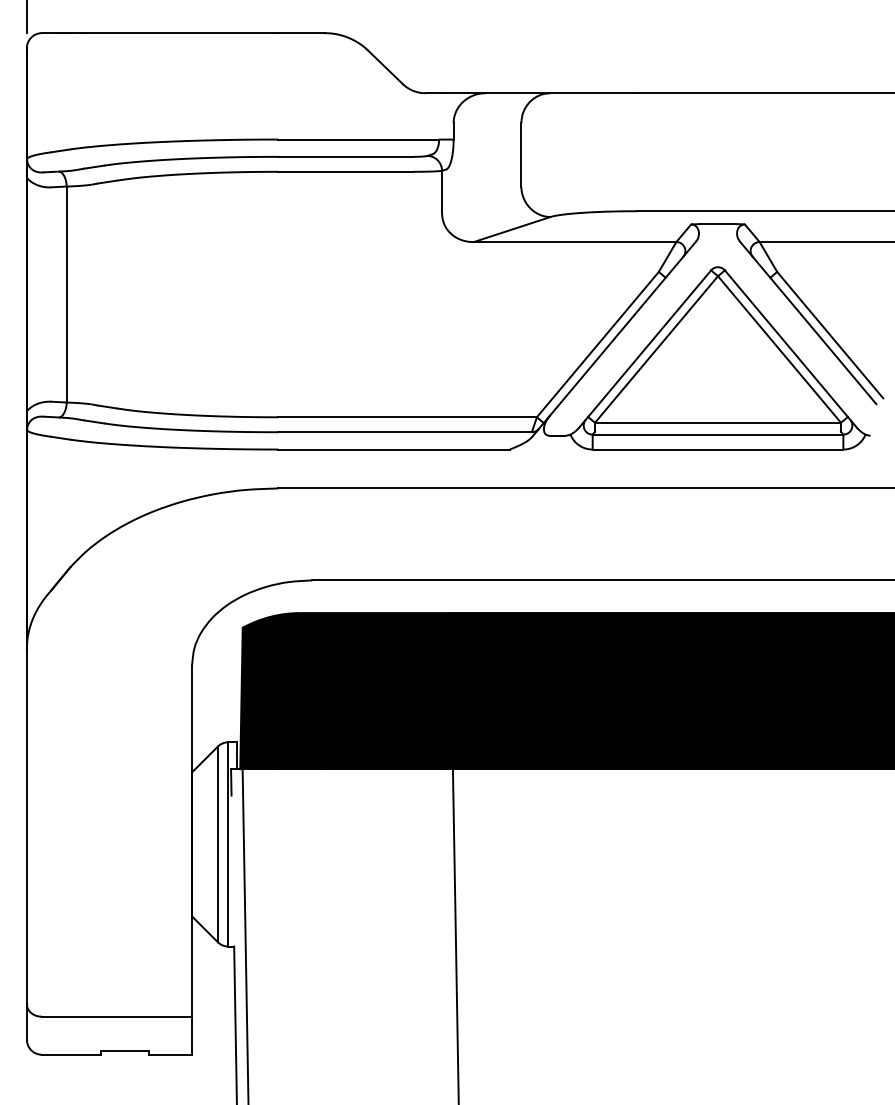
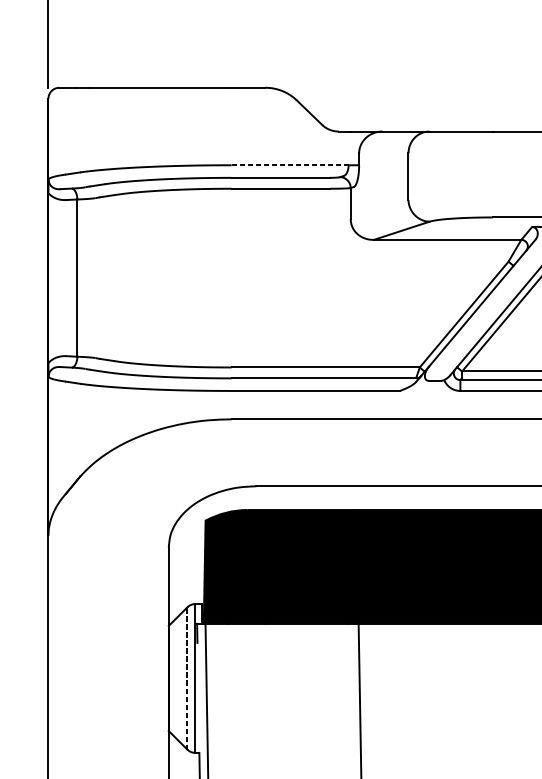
line: (359, 139) -> (290, 165), solid -> dashed
line: (217, 844) -> (187, 678), solid -> dashed

